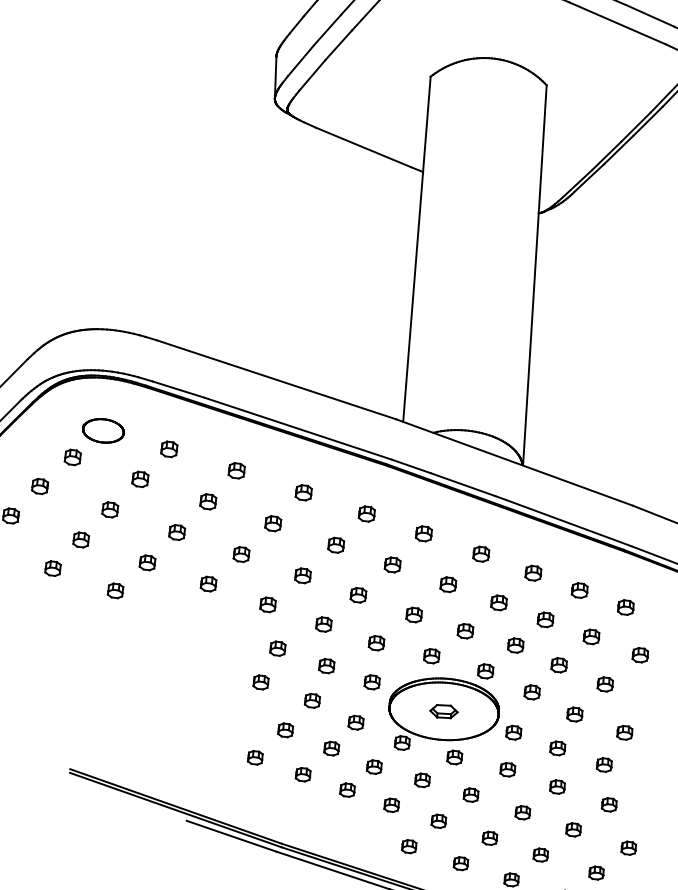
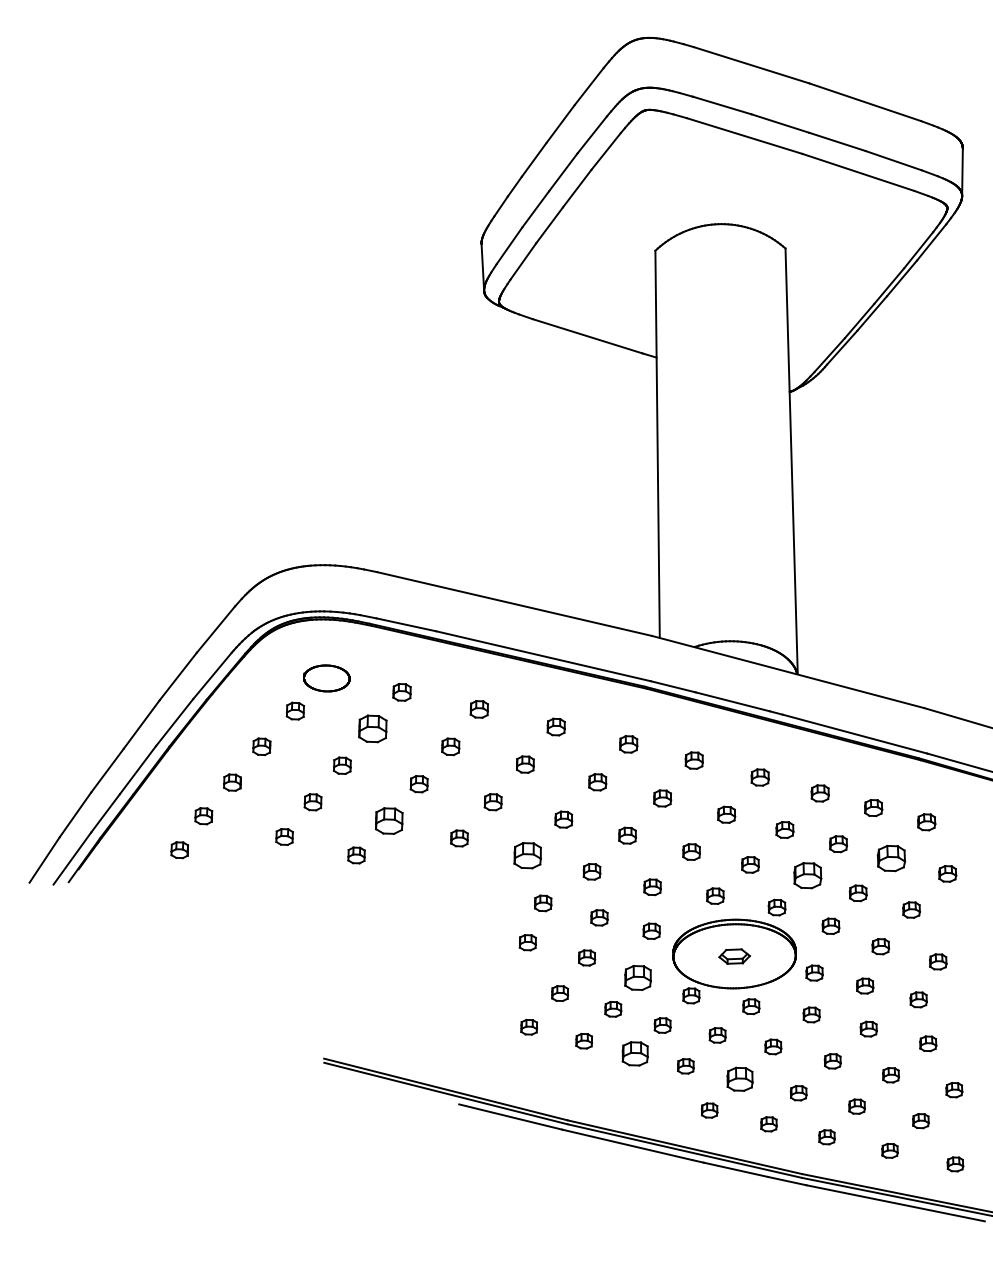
part: (140, 479) -> (372, 728), size x1.6
part: (147, 562) -> (389, 820), size x1.6
part: (267, 604) -> (527, 855), size x1.6
part: (591, 636) -> (891, 858), size x1.6
part: (515, 645) -> (807, 875), size x1.6
part: (355, 722) -> (637, 977), size x1.6
part: (347, 789) -> (634, 1053), size x1.6
part: (438, 821) -> (739, 1079), size x1.6

